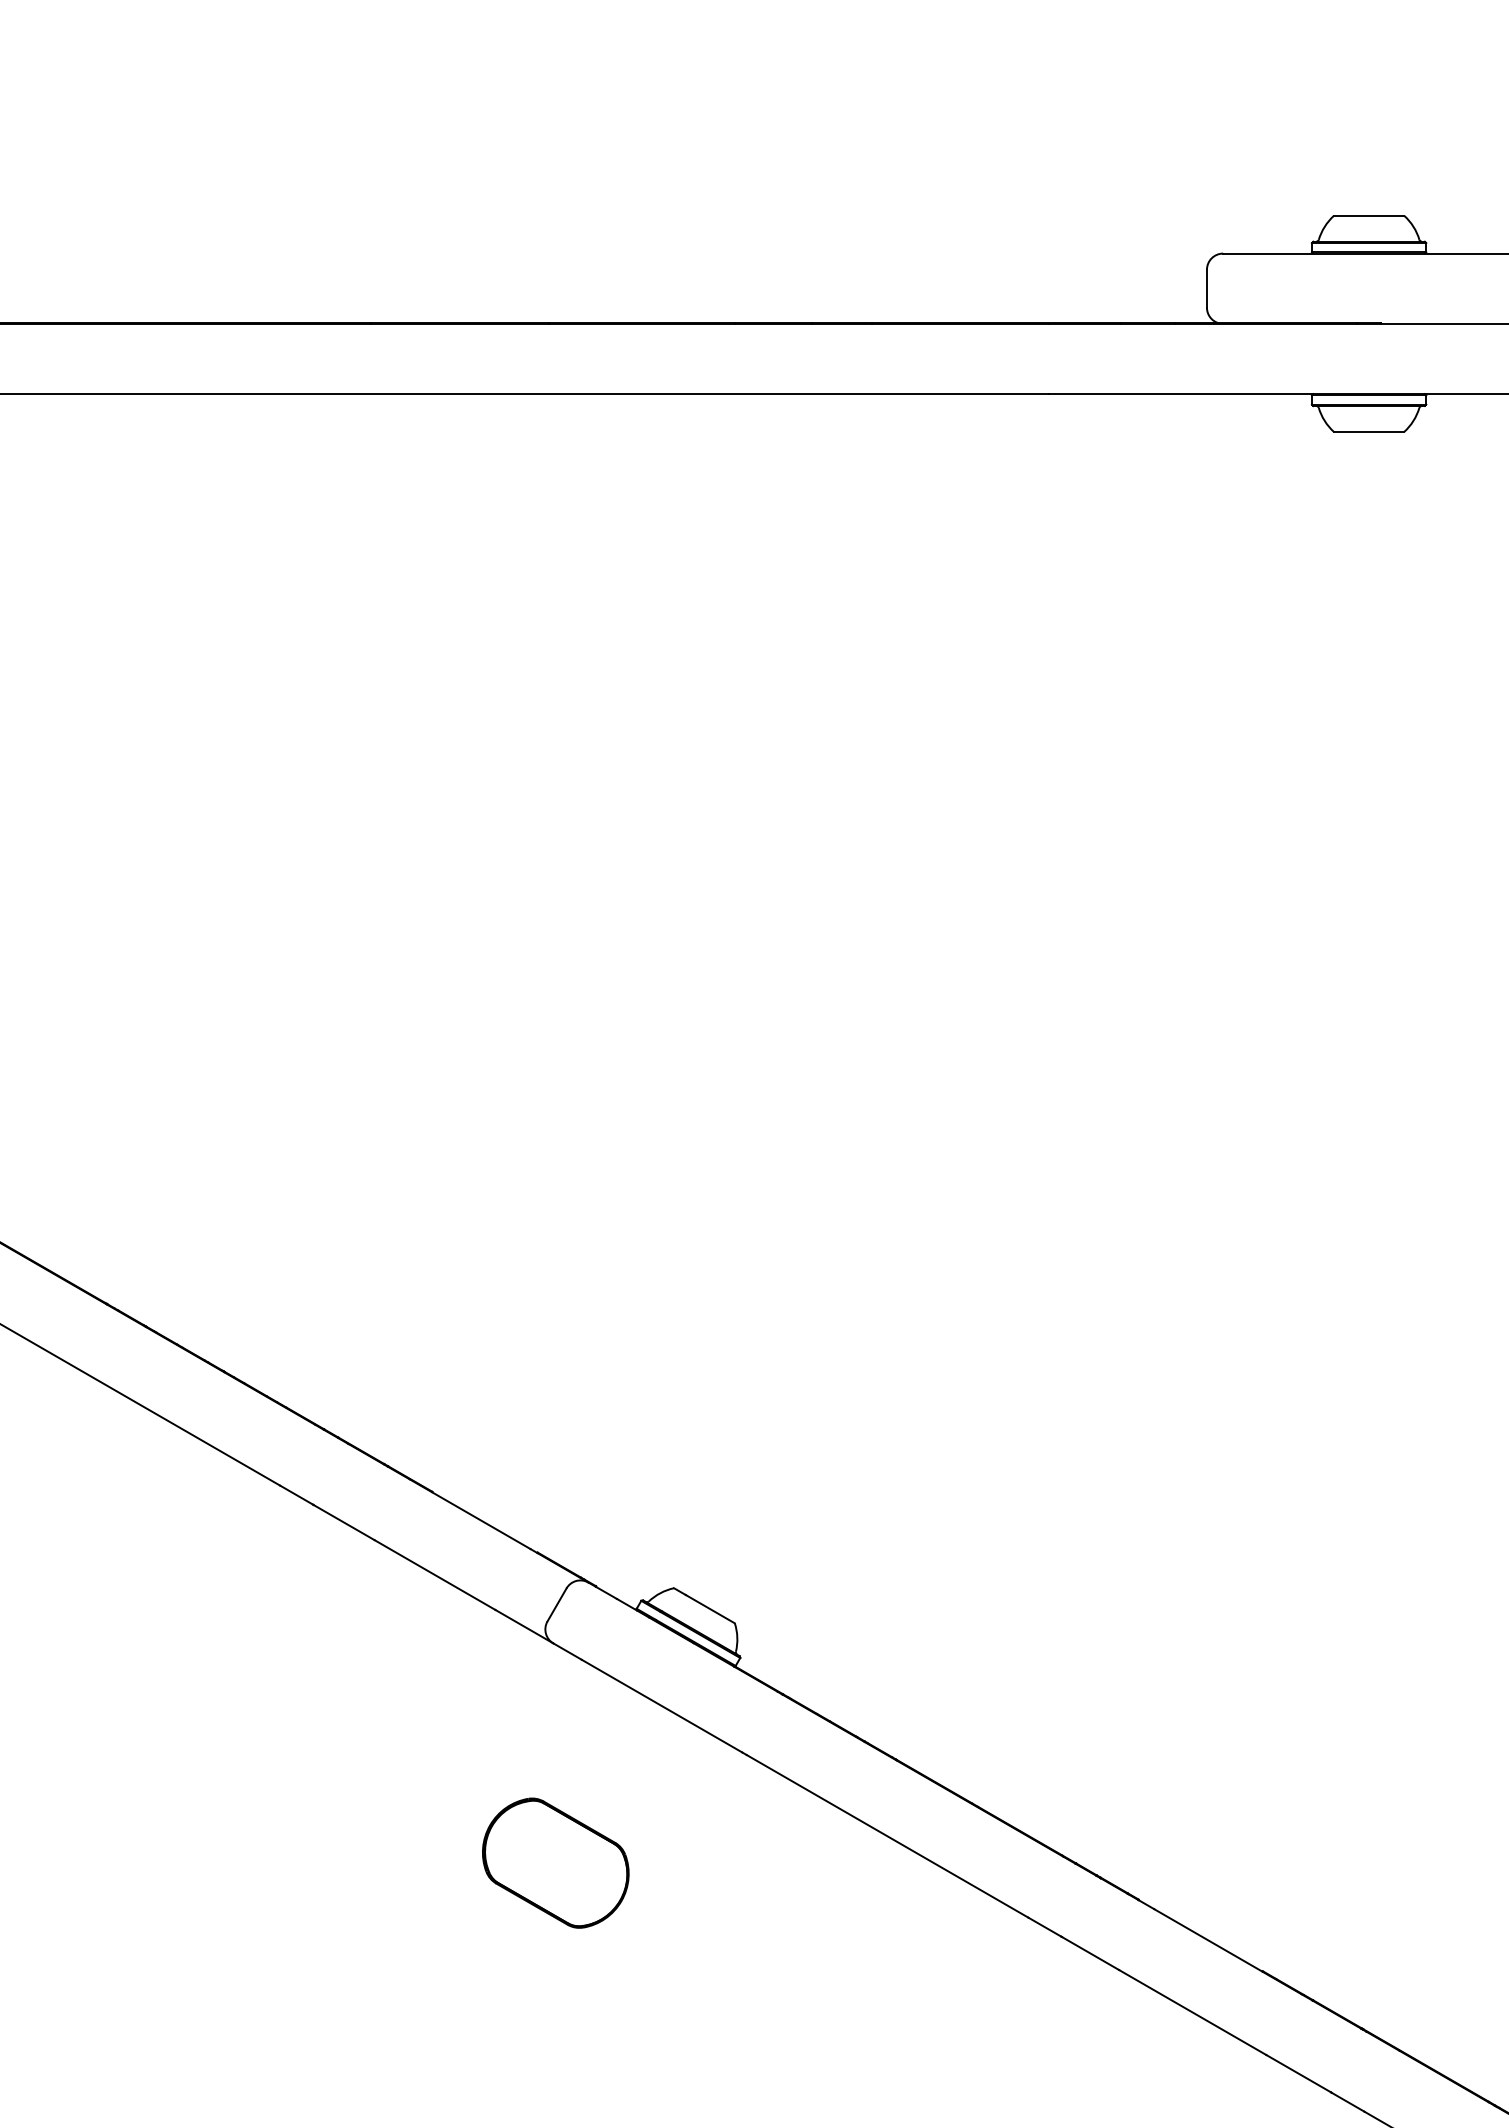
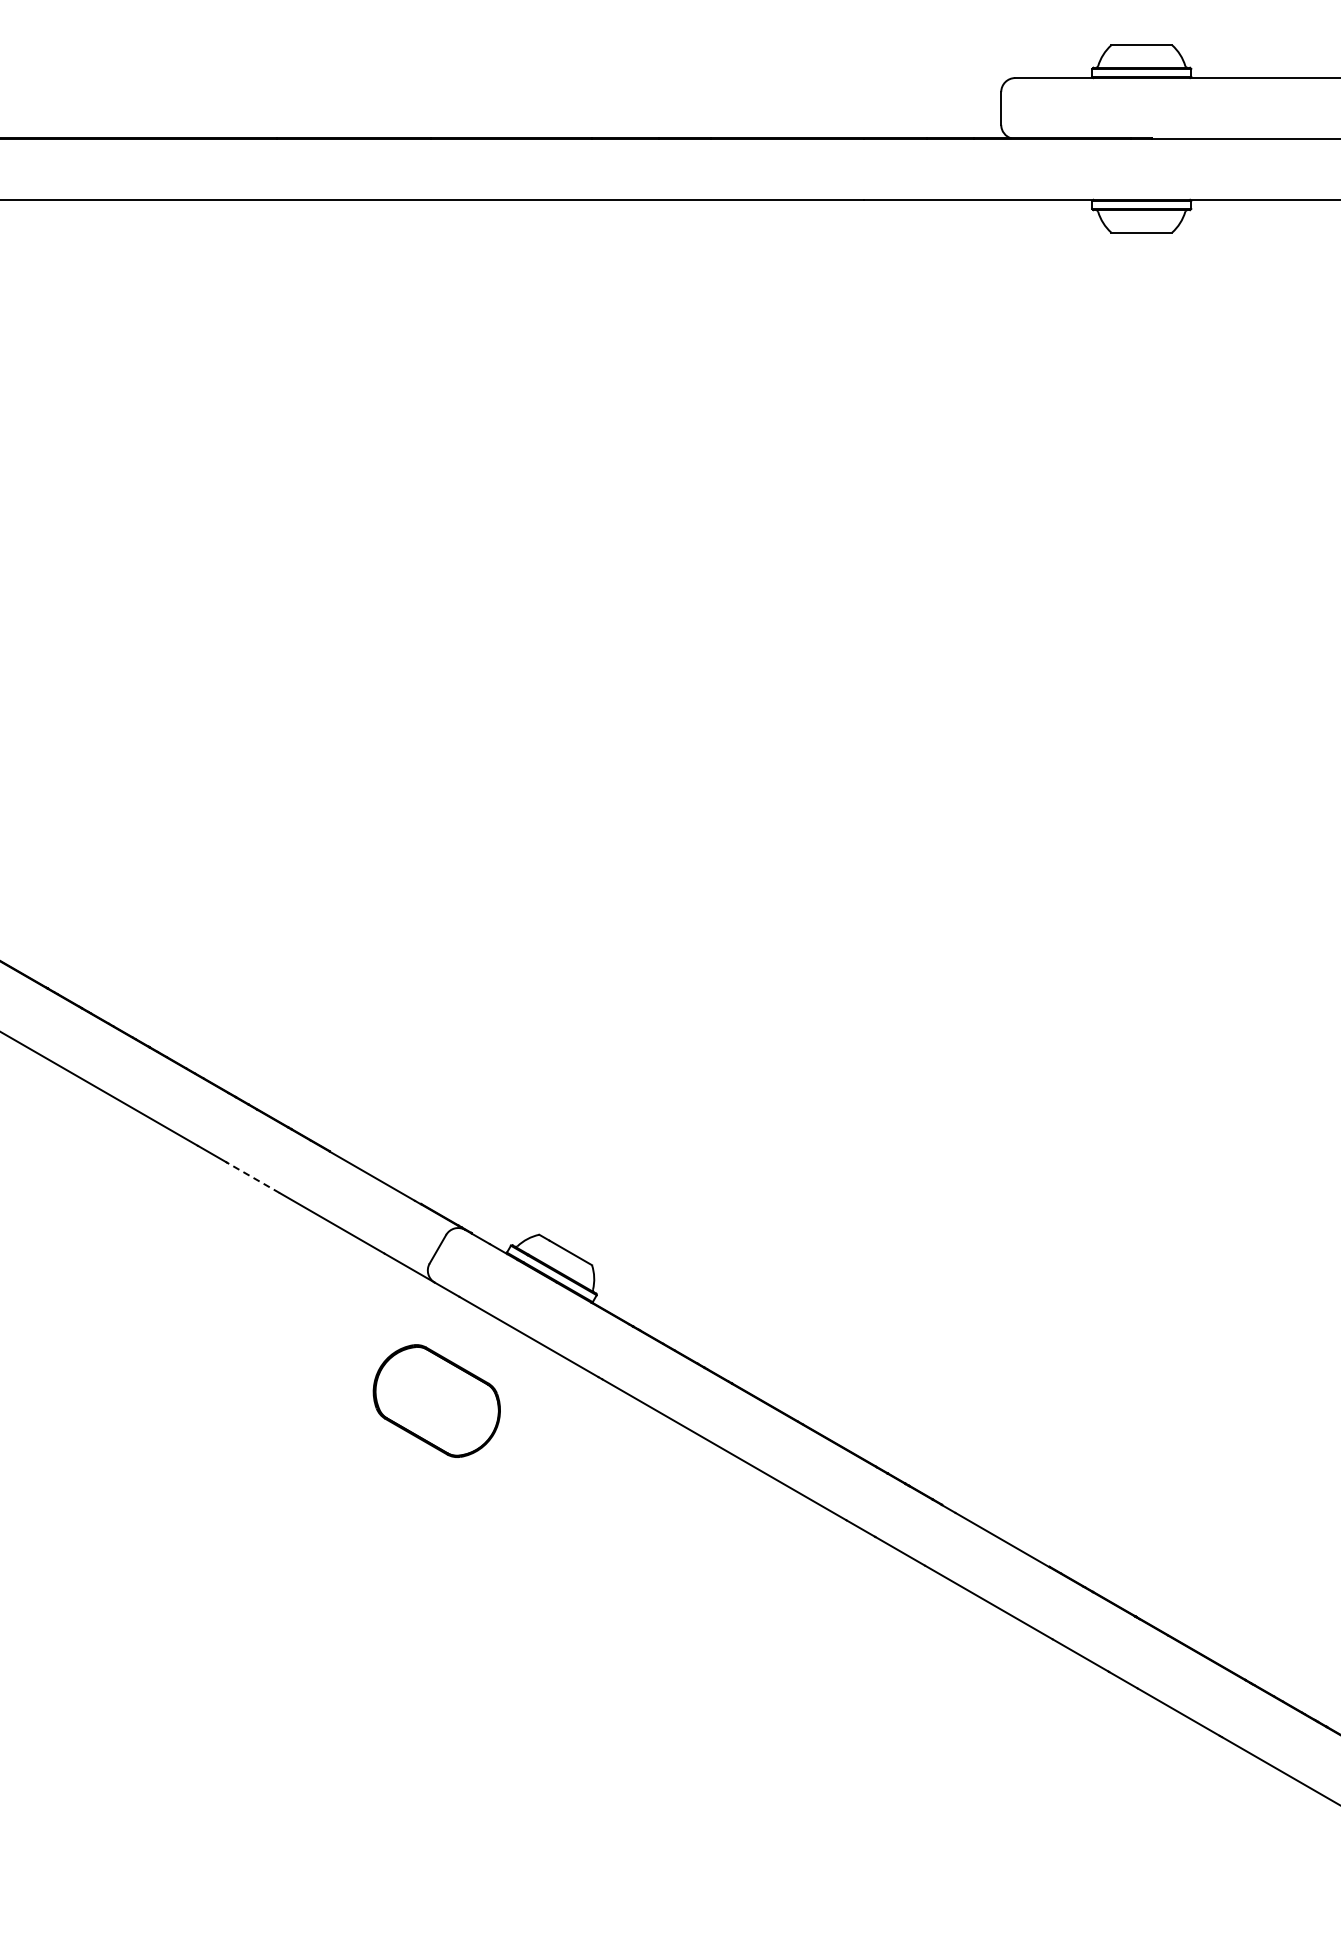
line: (344, 1522) -> (253, 1177), solid -> dashed
part: (555, 1862) -> (436, 1400), moved

